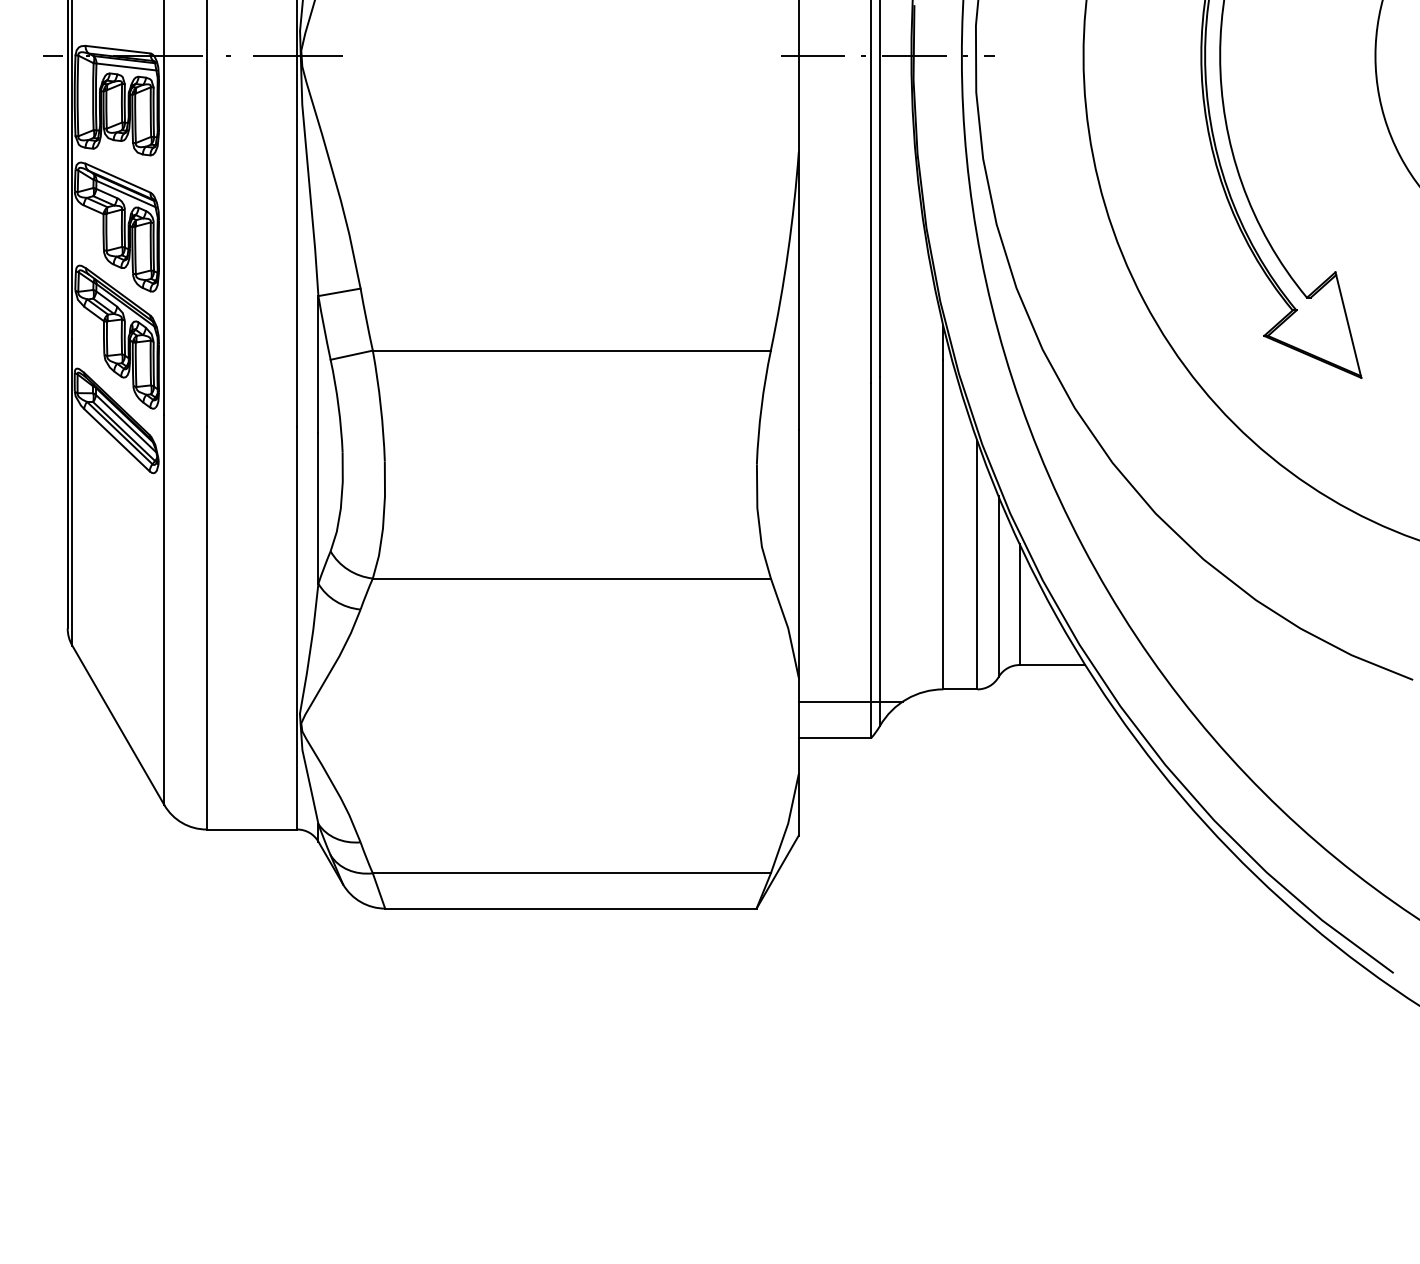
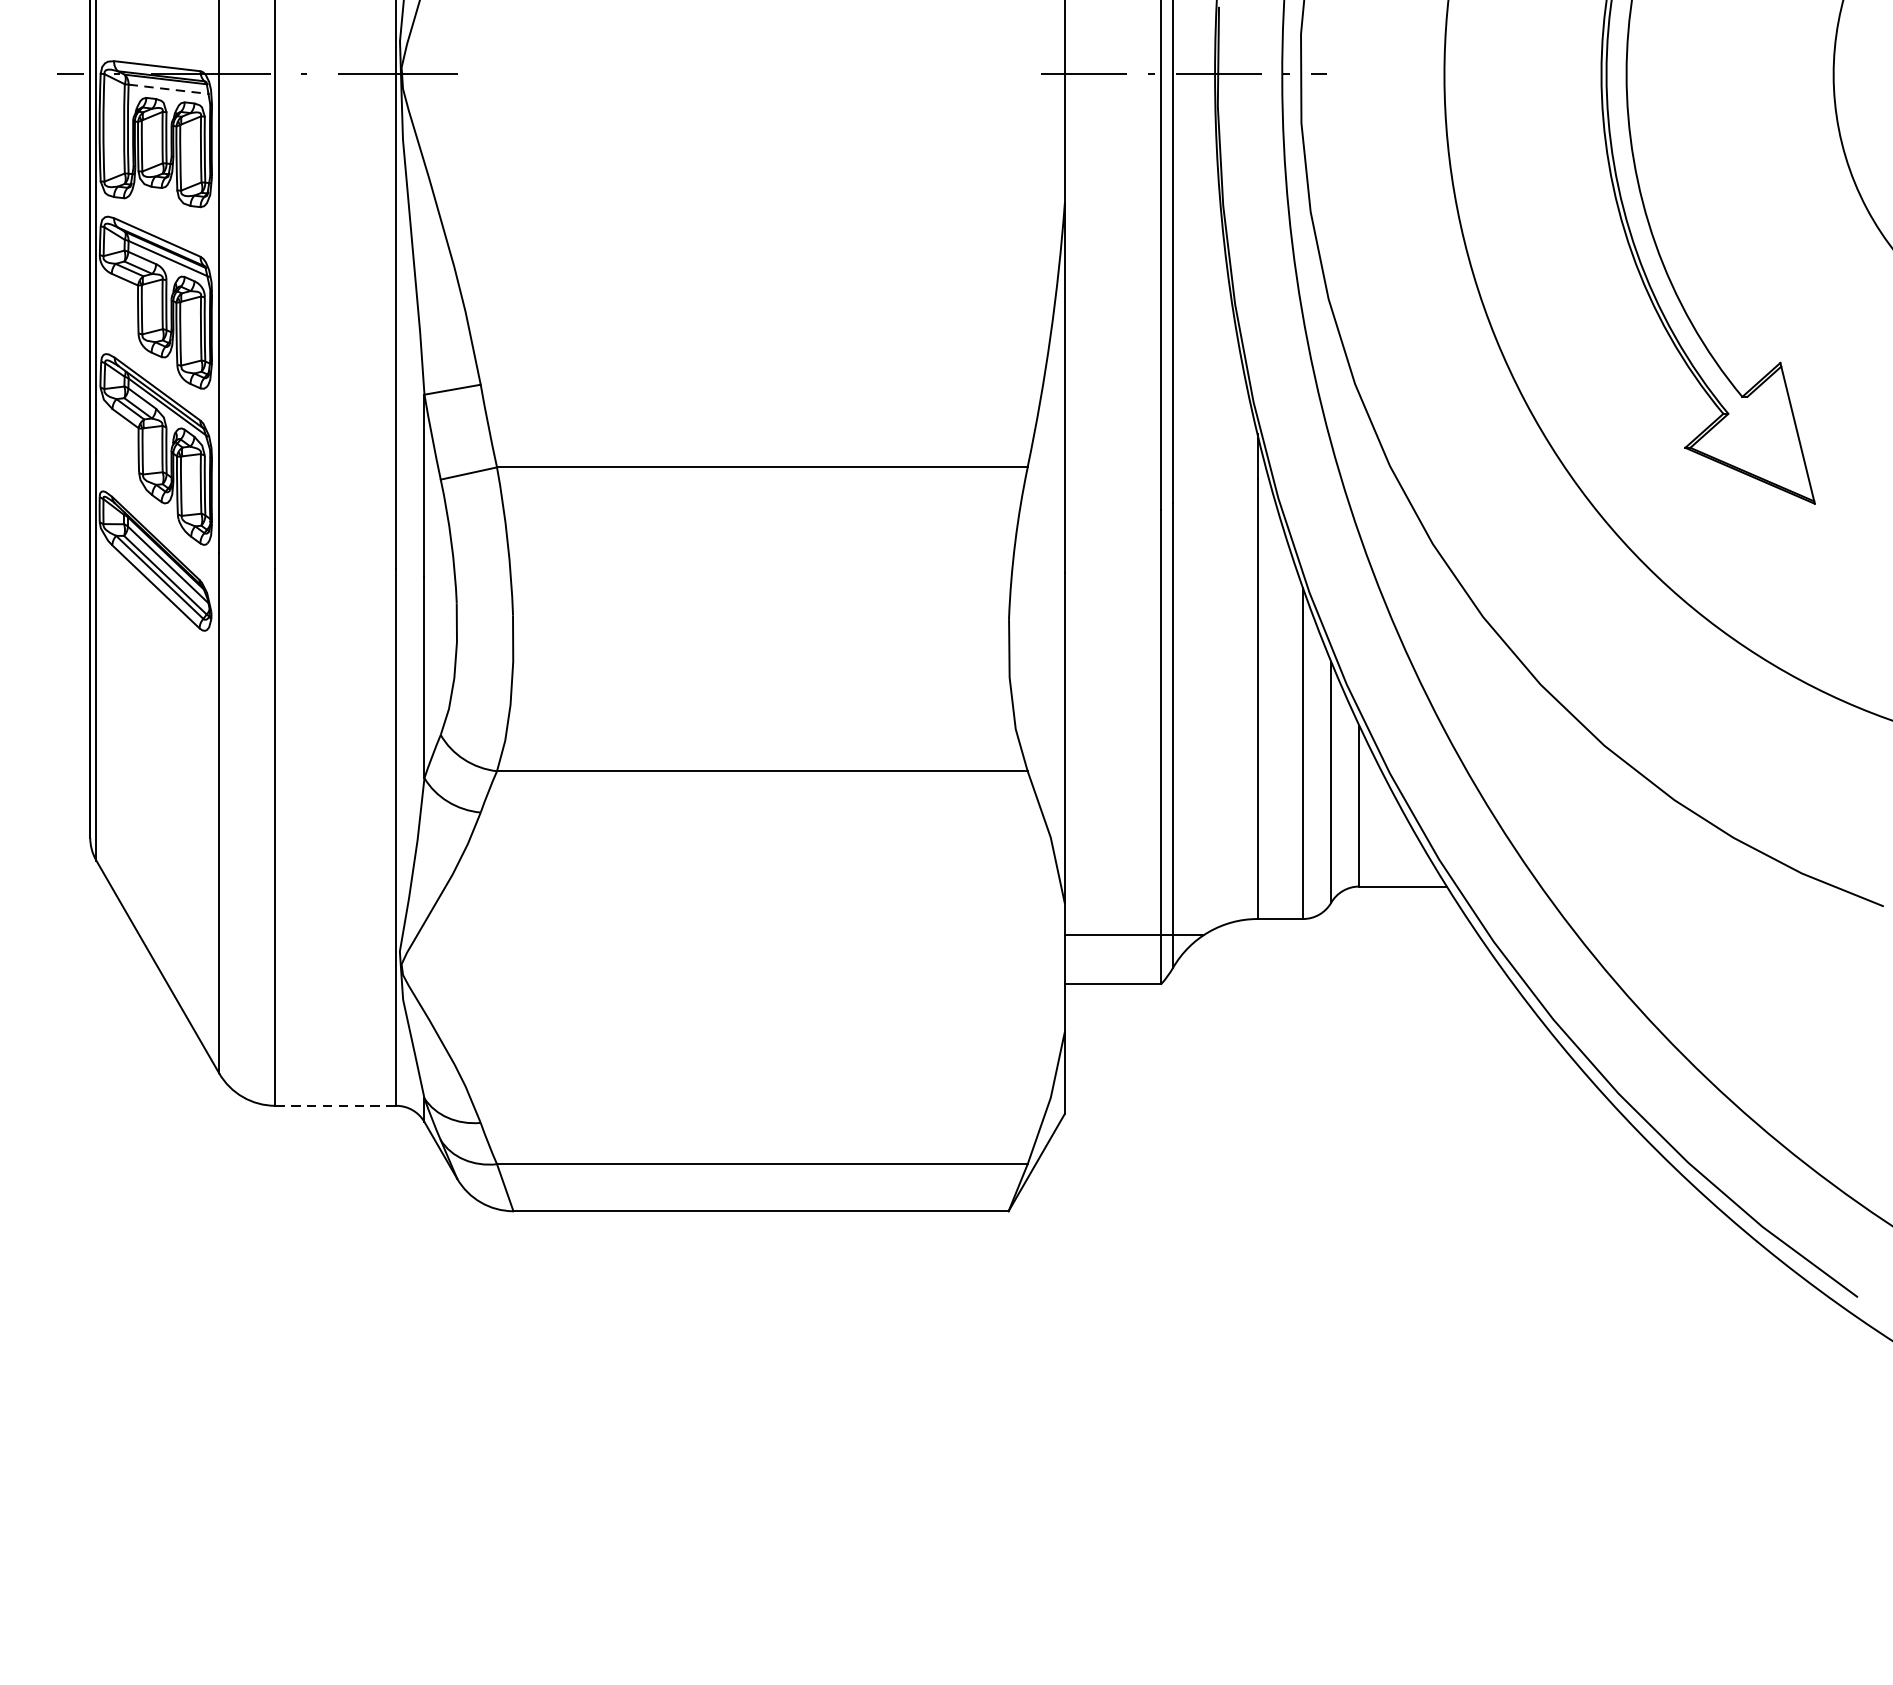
line: (126, 67) -> (168, 89), solid -> dashed
line: (252, 829) -> (336, 1105), solid -> dashed

